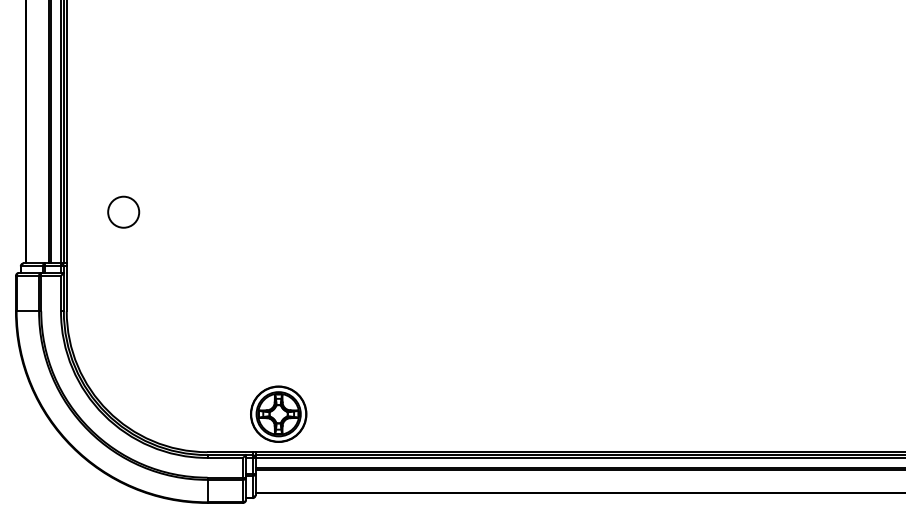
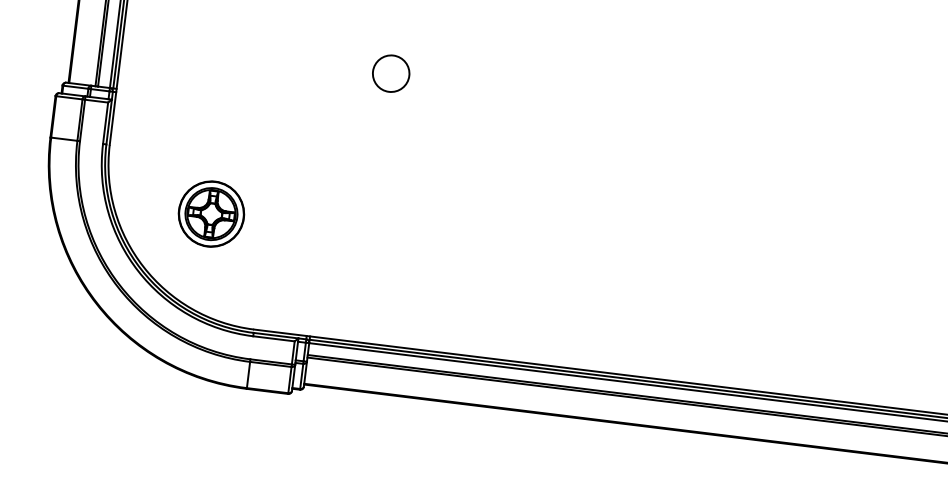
circle: (123, 211) -> (391, 72), moved
part: (278, 413) -> (211, 213), moved

